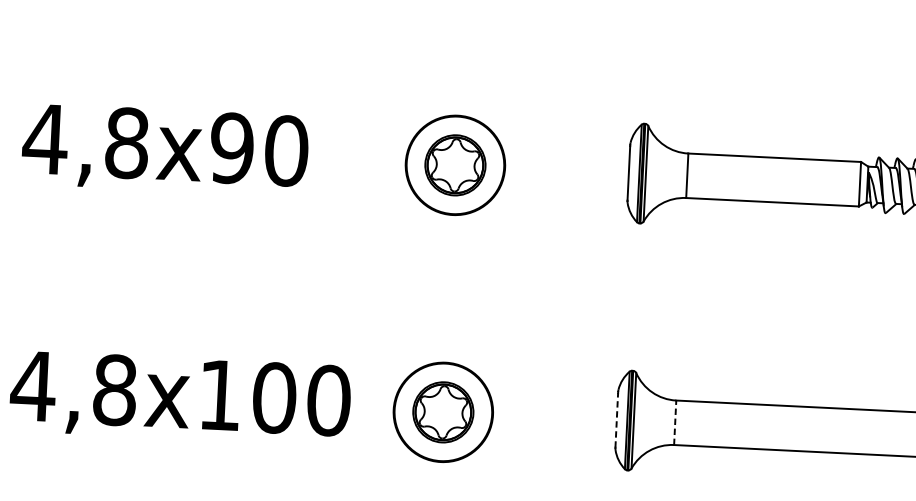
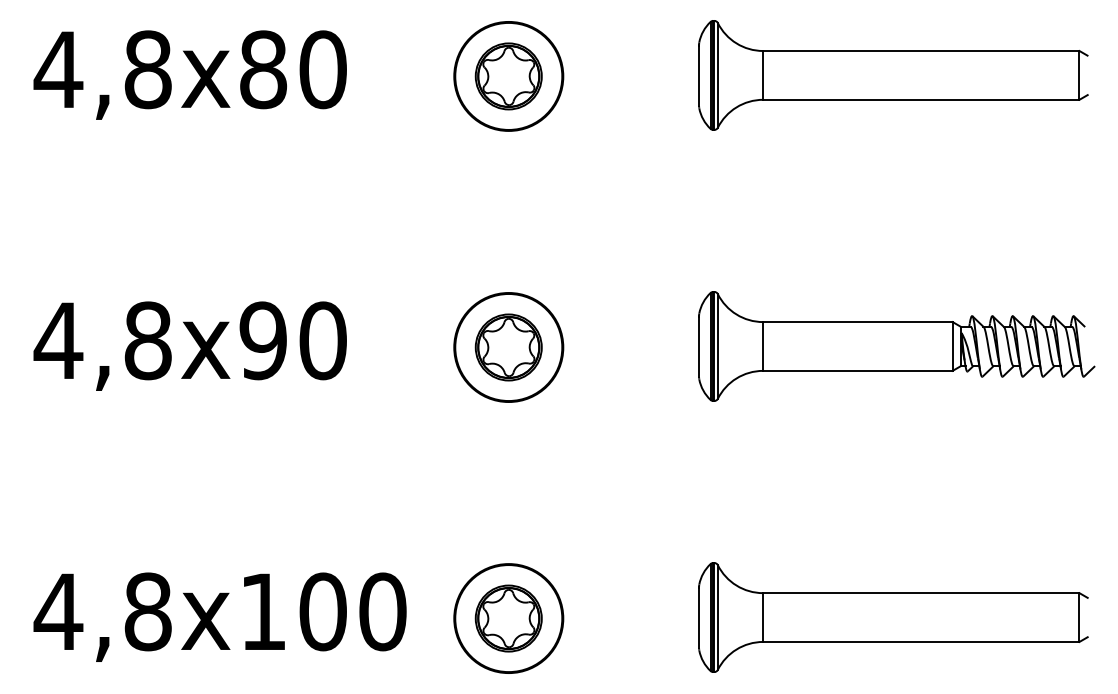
line: (617, 420) -> (699, 618), dashed -> solid
line: (675, 422) -> (763, 617), dashed -> solid

